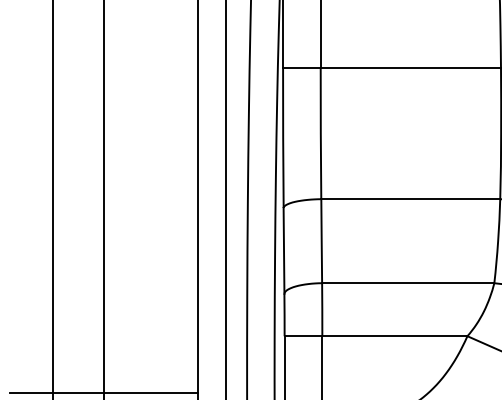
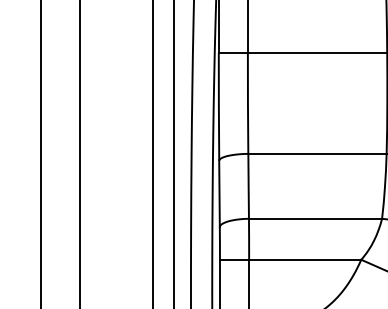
line: (103, 392) -> (79, 303), removed

